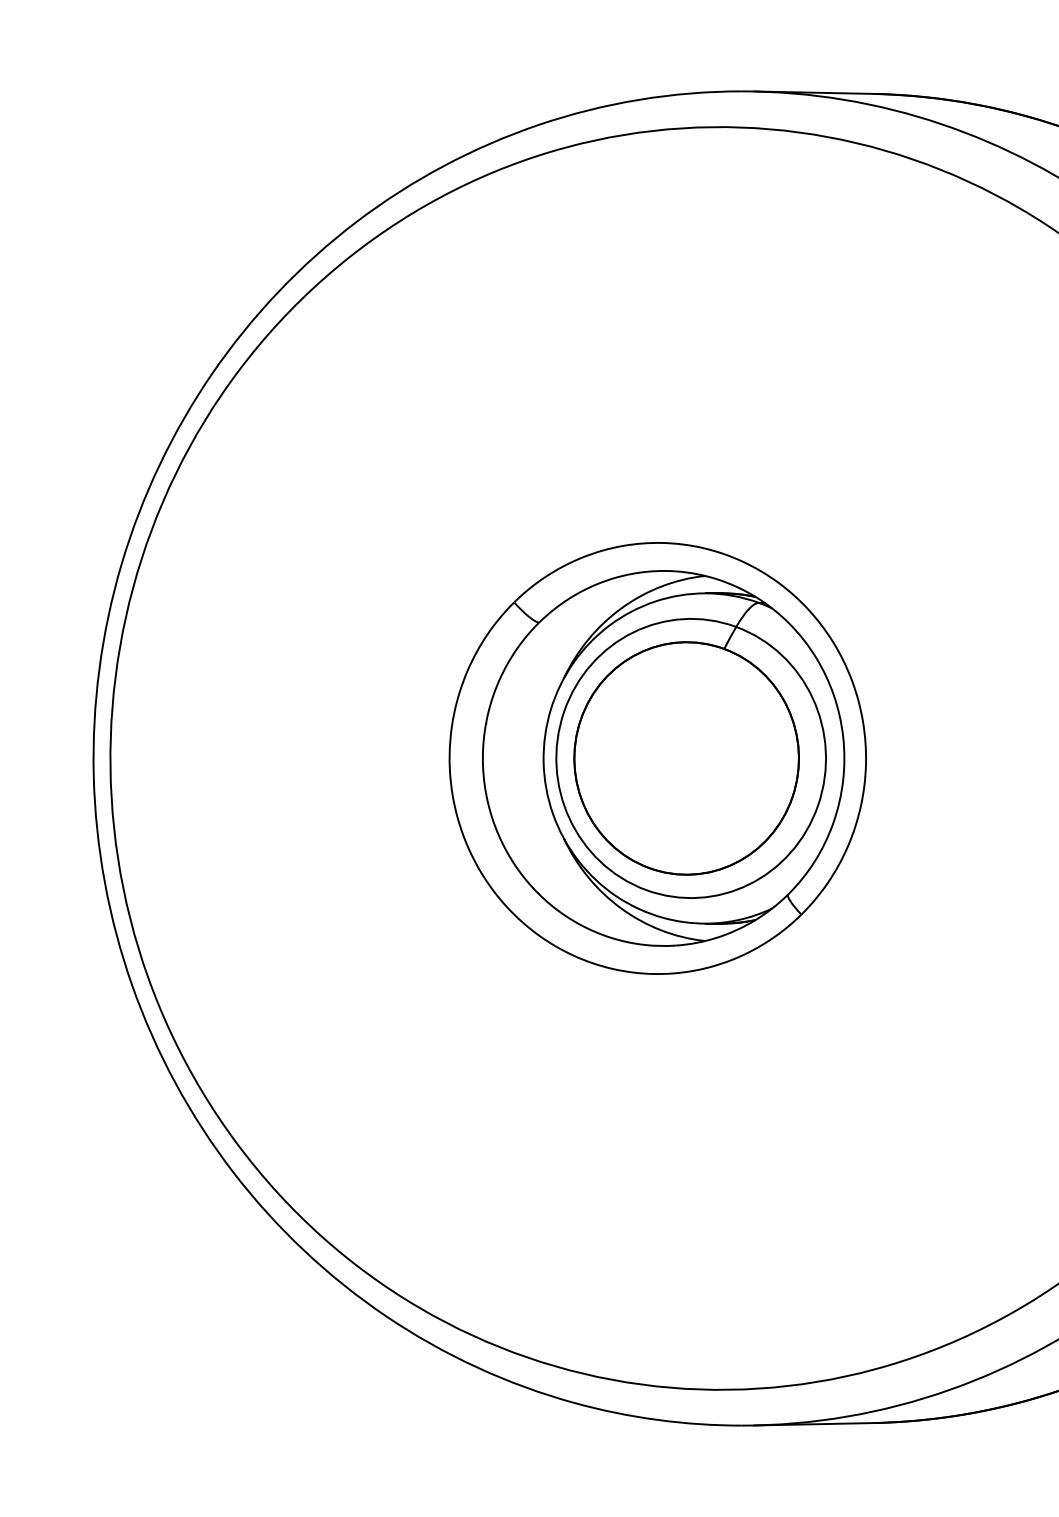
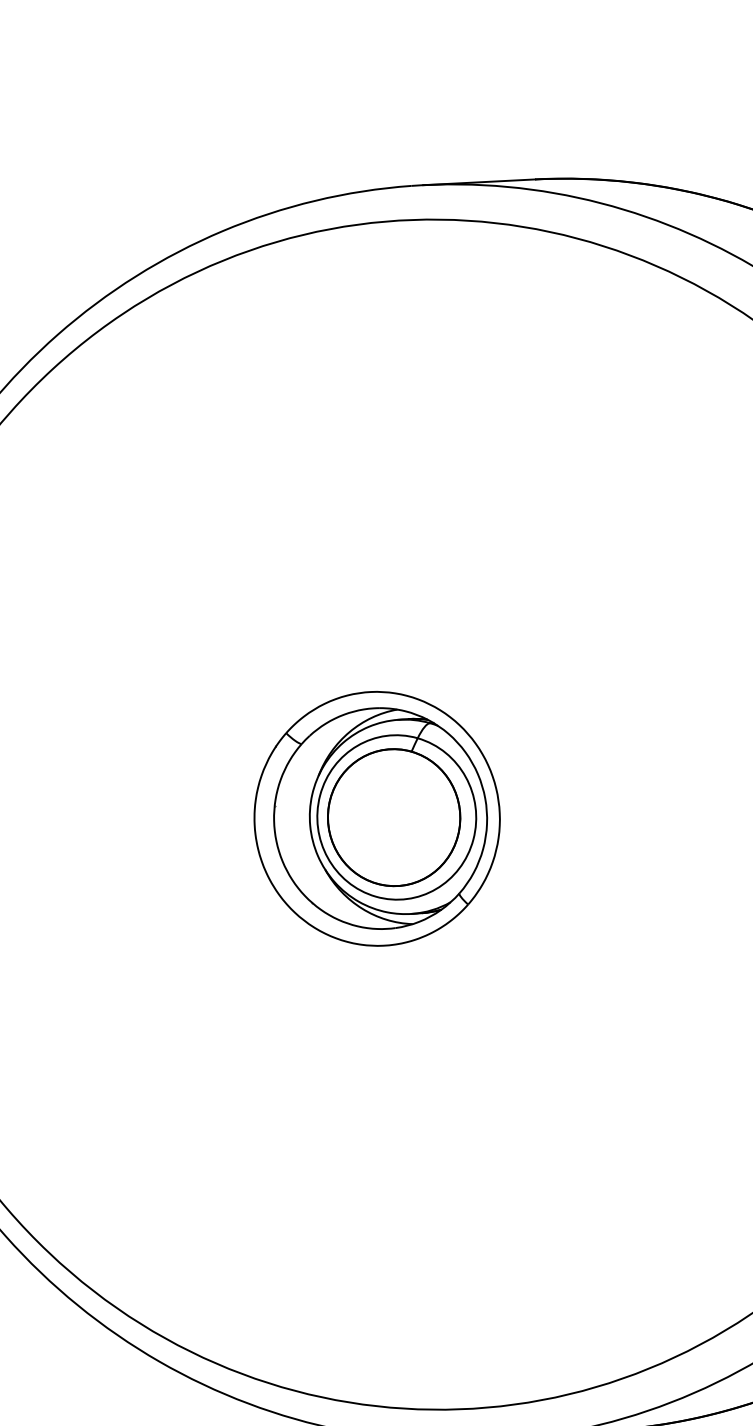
part: (657, 758) -> (377, 818), size x0.62

